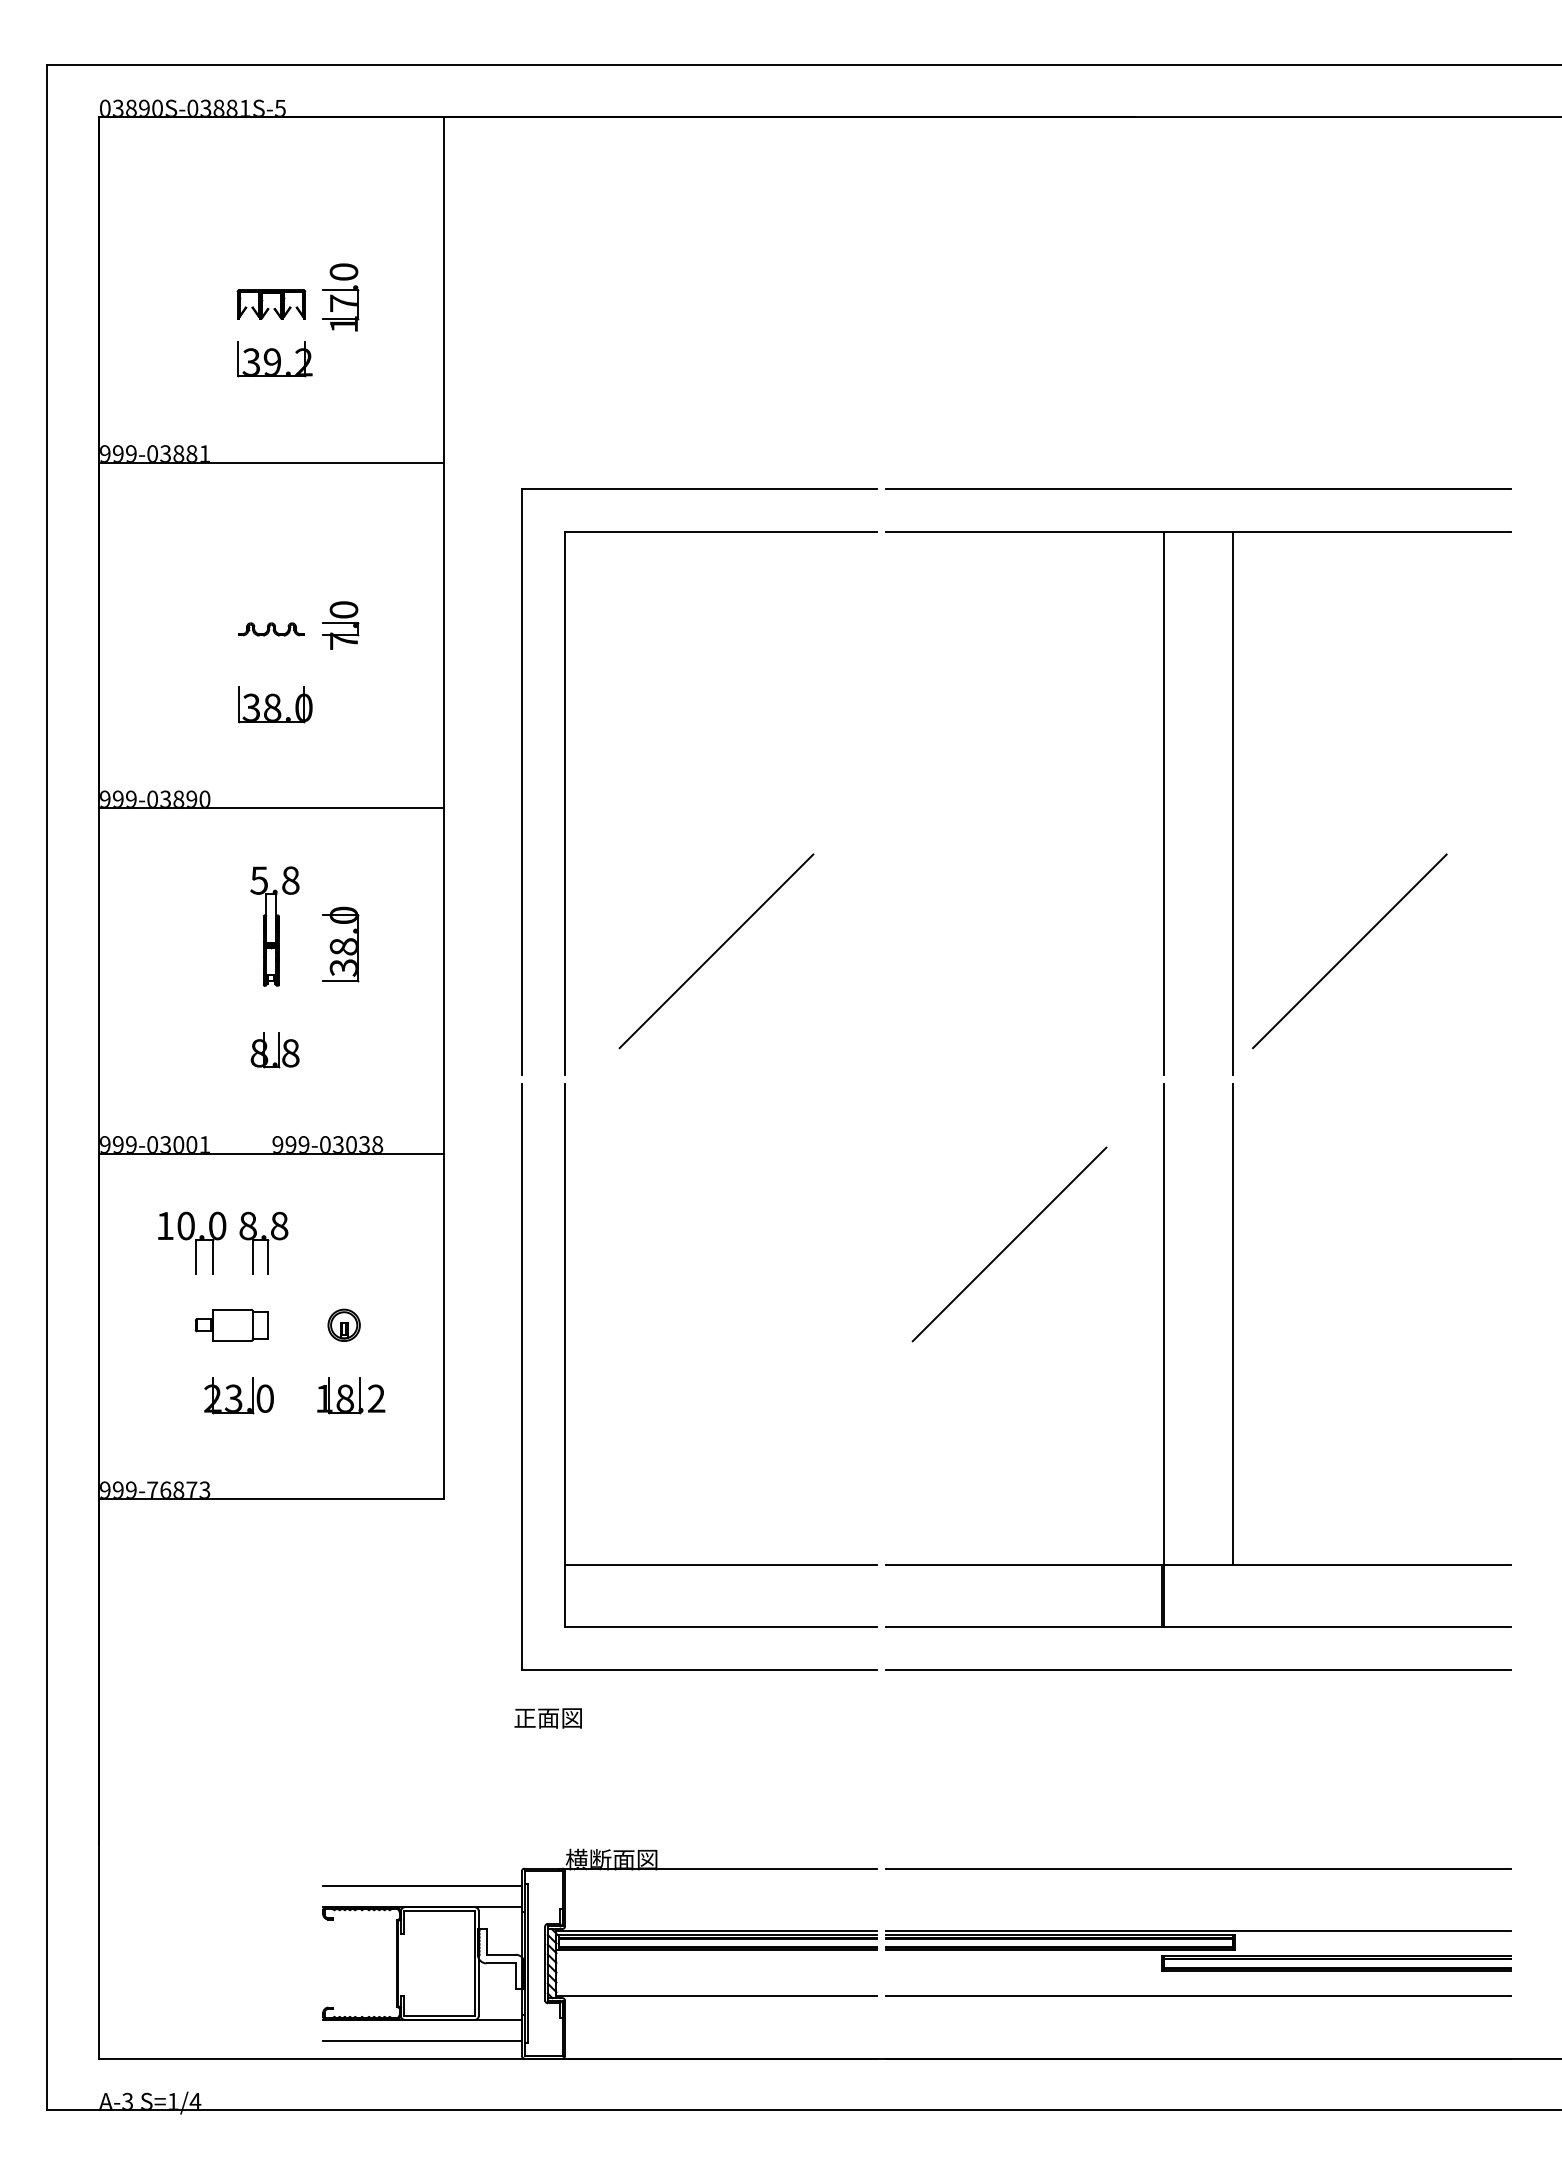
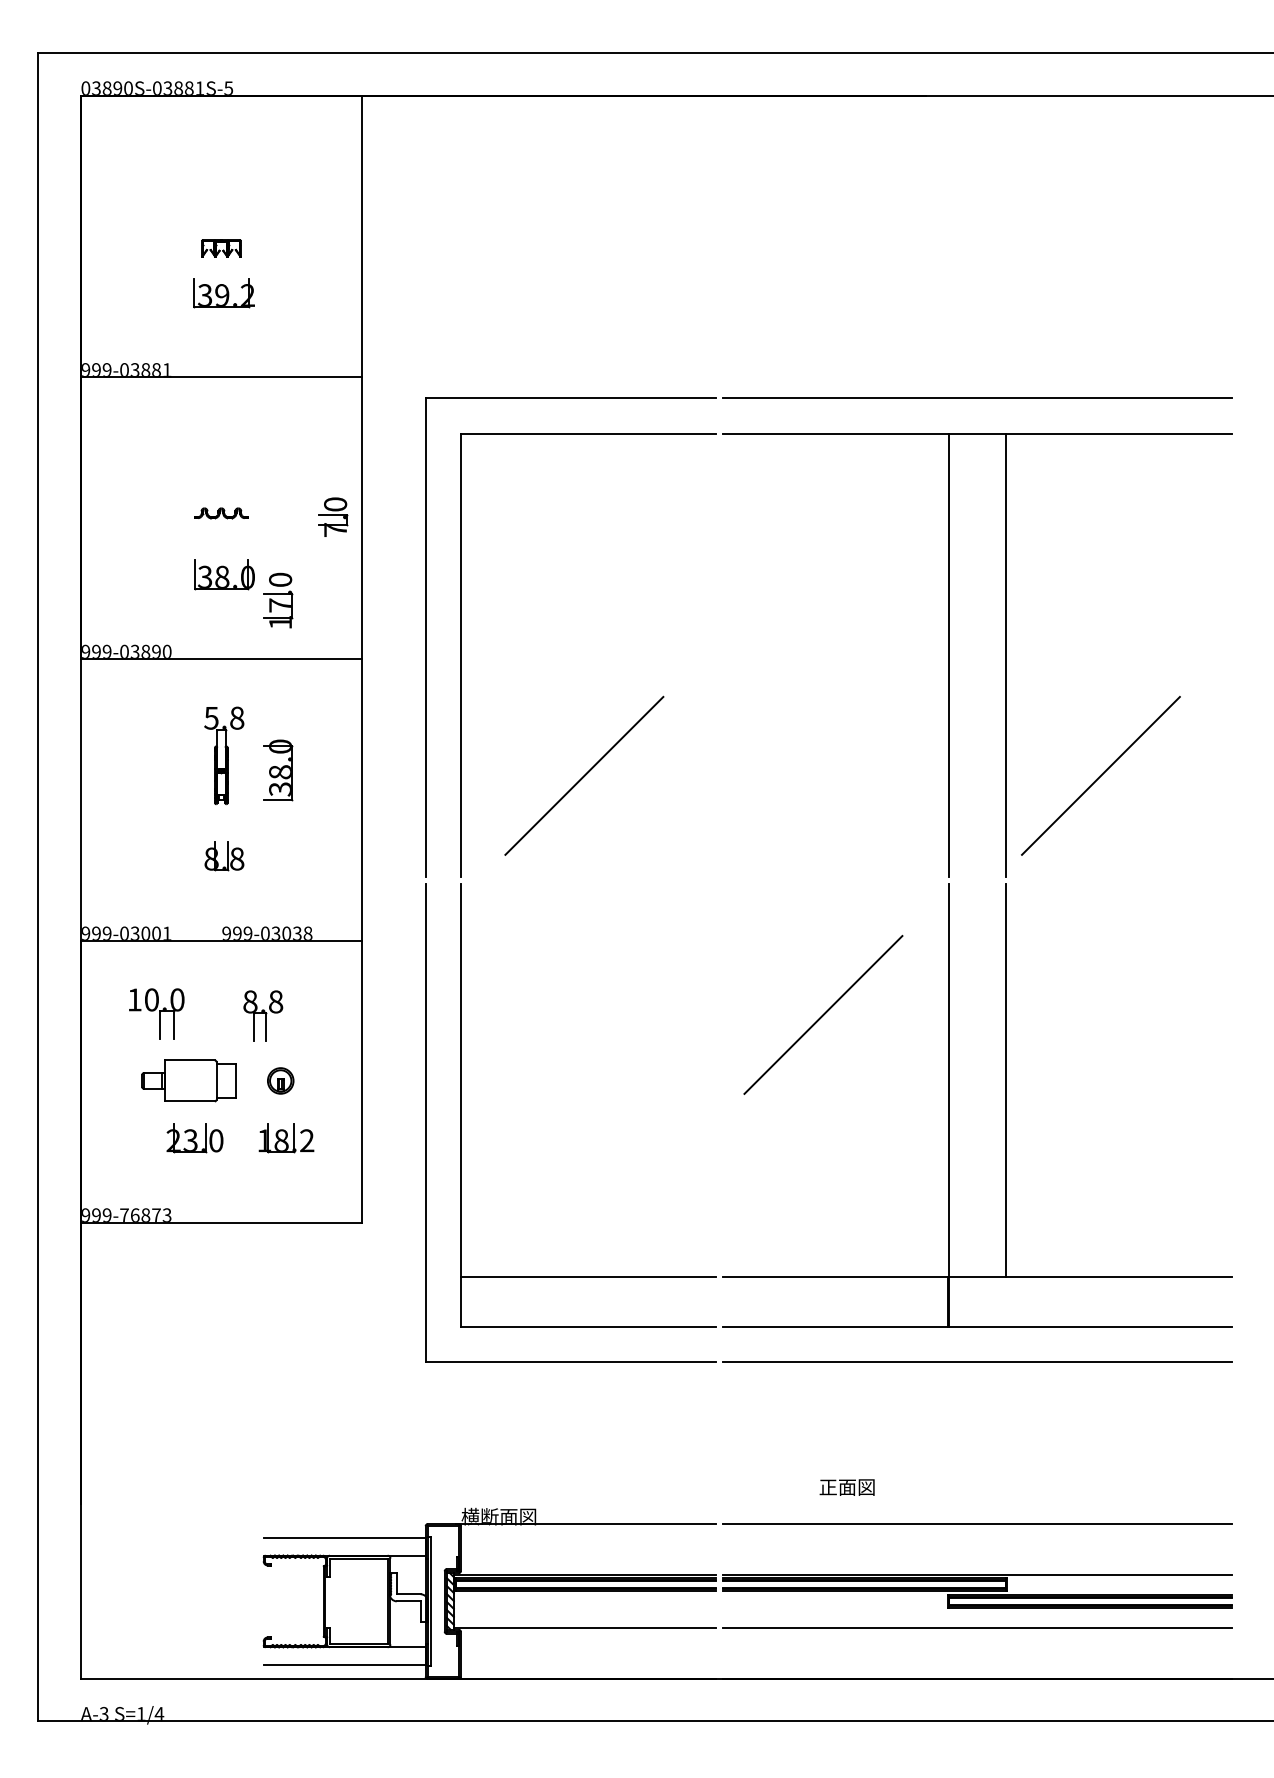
part: (341, 297) -> (278, 600), moved
part: (271, 303) -> (221, 247), size x0.7
part: (341, 624) -> (333, 516), moved
part: (264, 1242) -> (263, 1015), moved
part: (231, 1324) -> (188, 1080), size x1.6
text: (547, 1718) -> (846, 1487), moved

